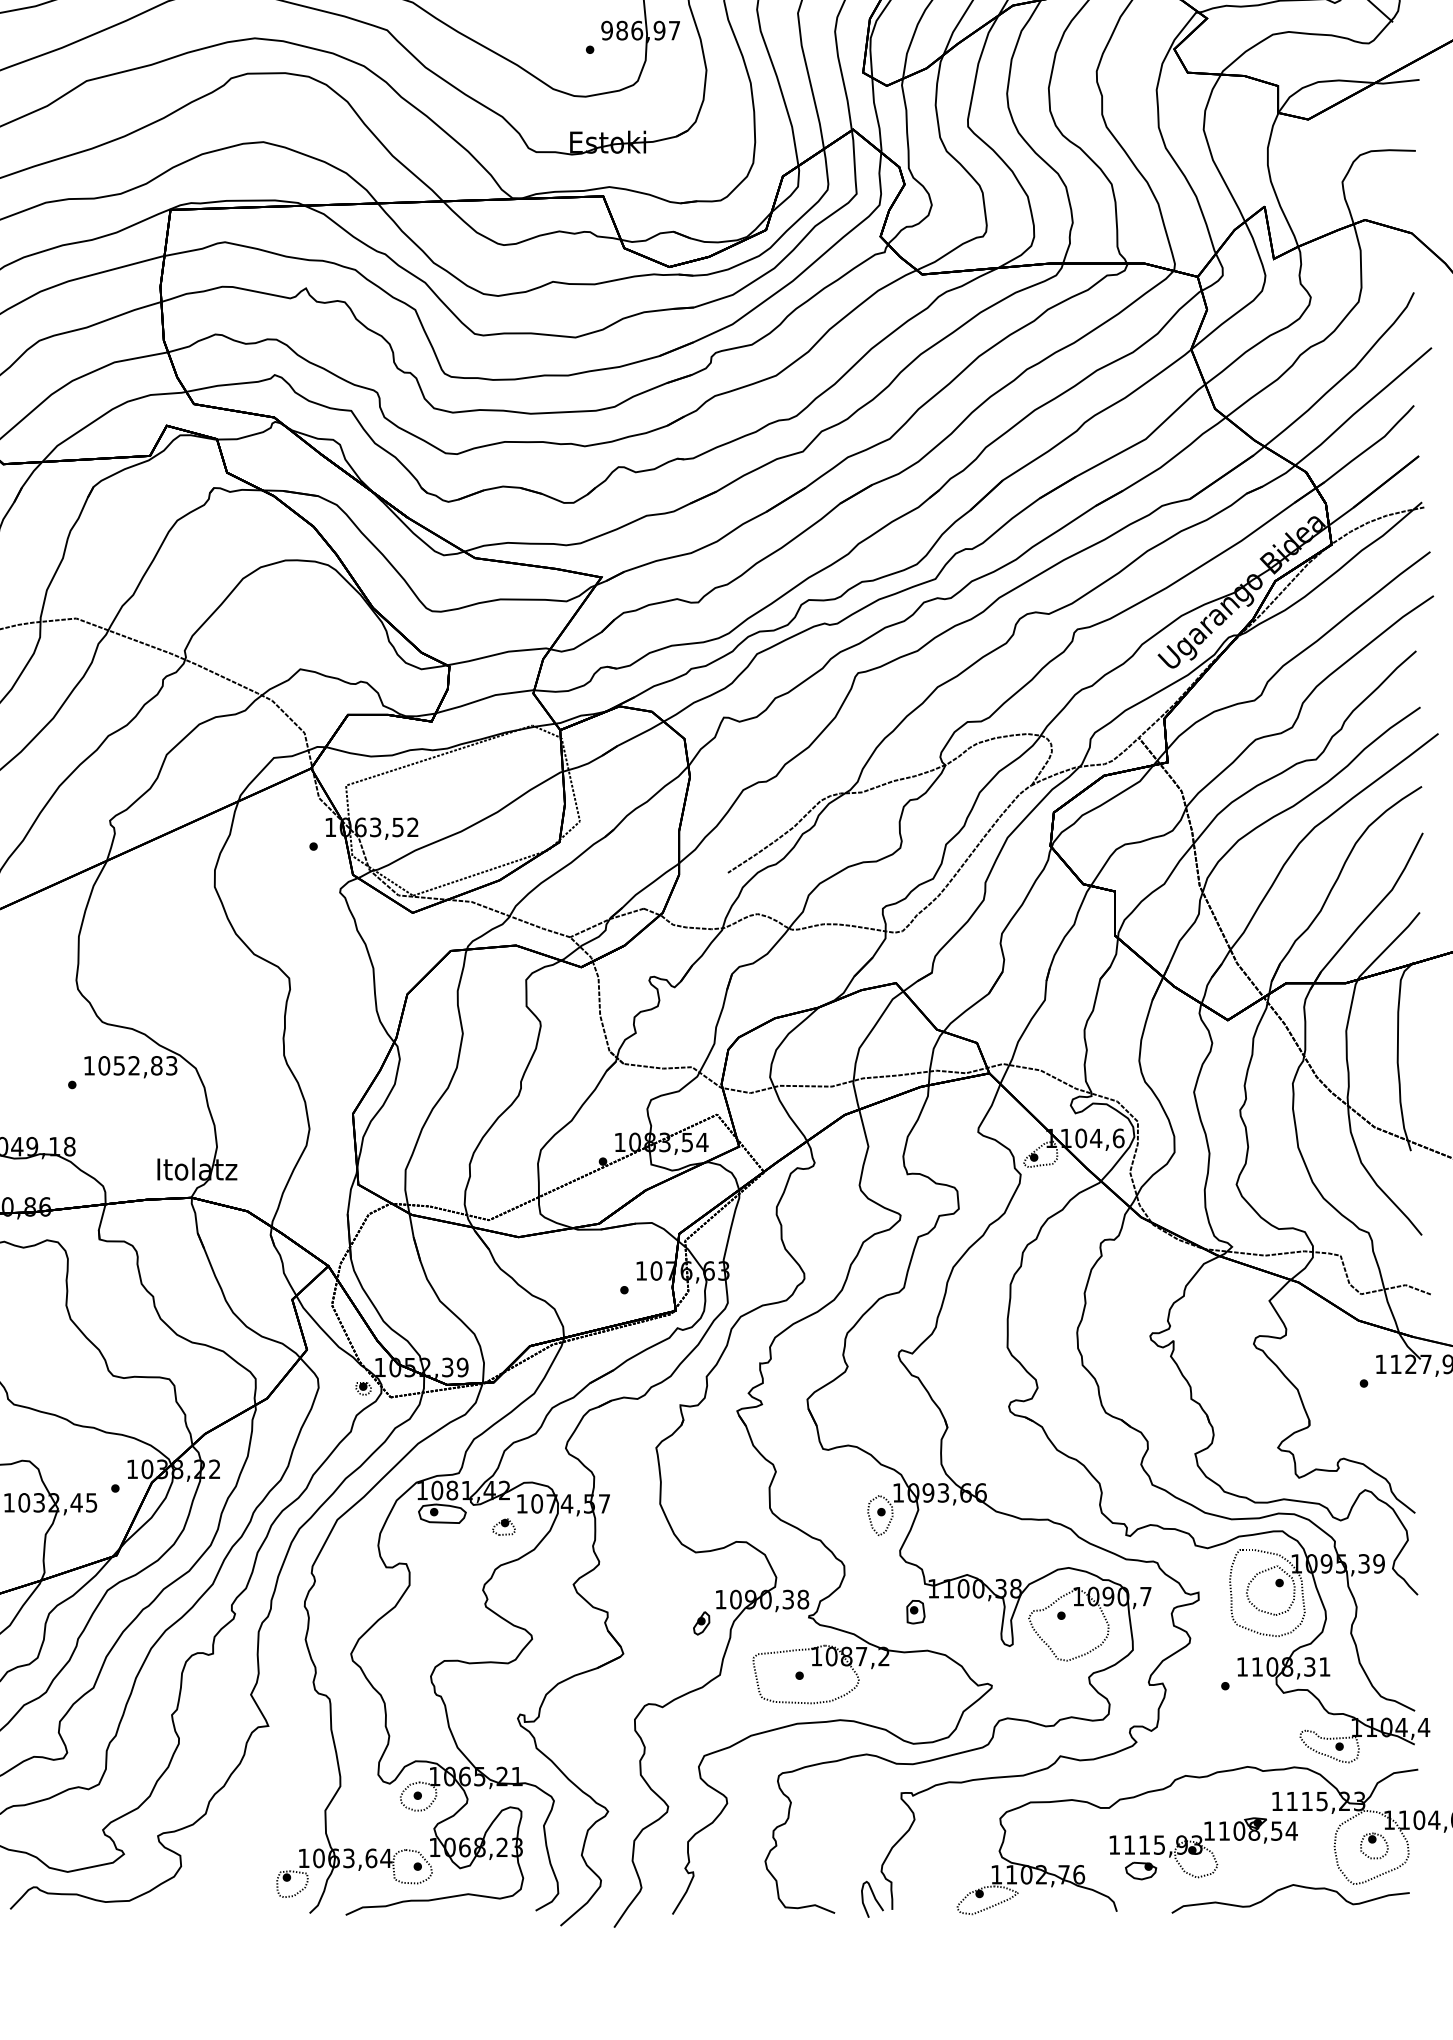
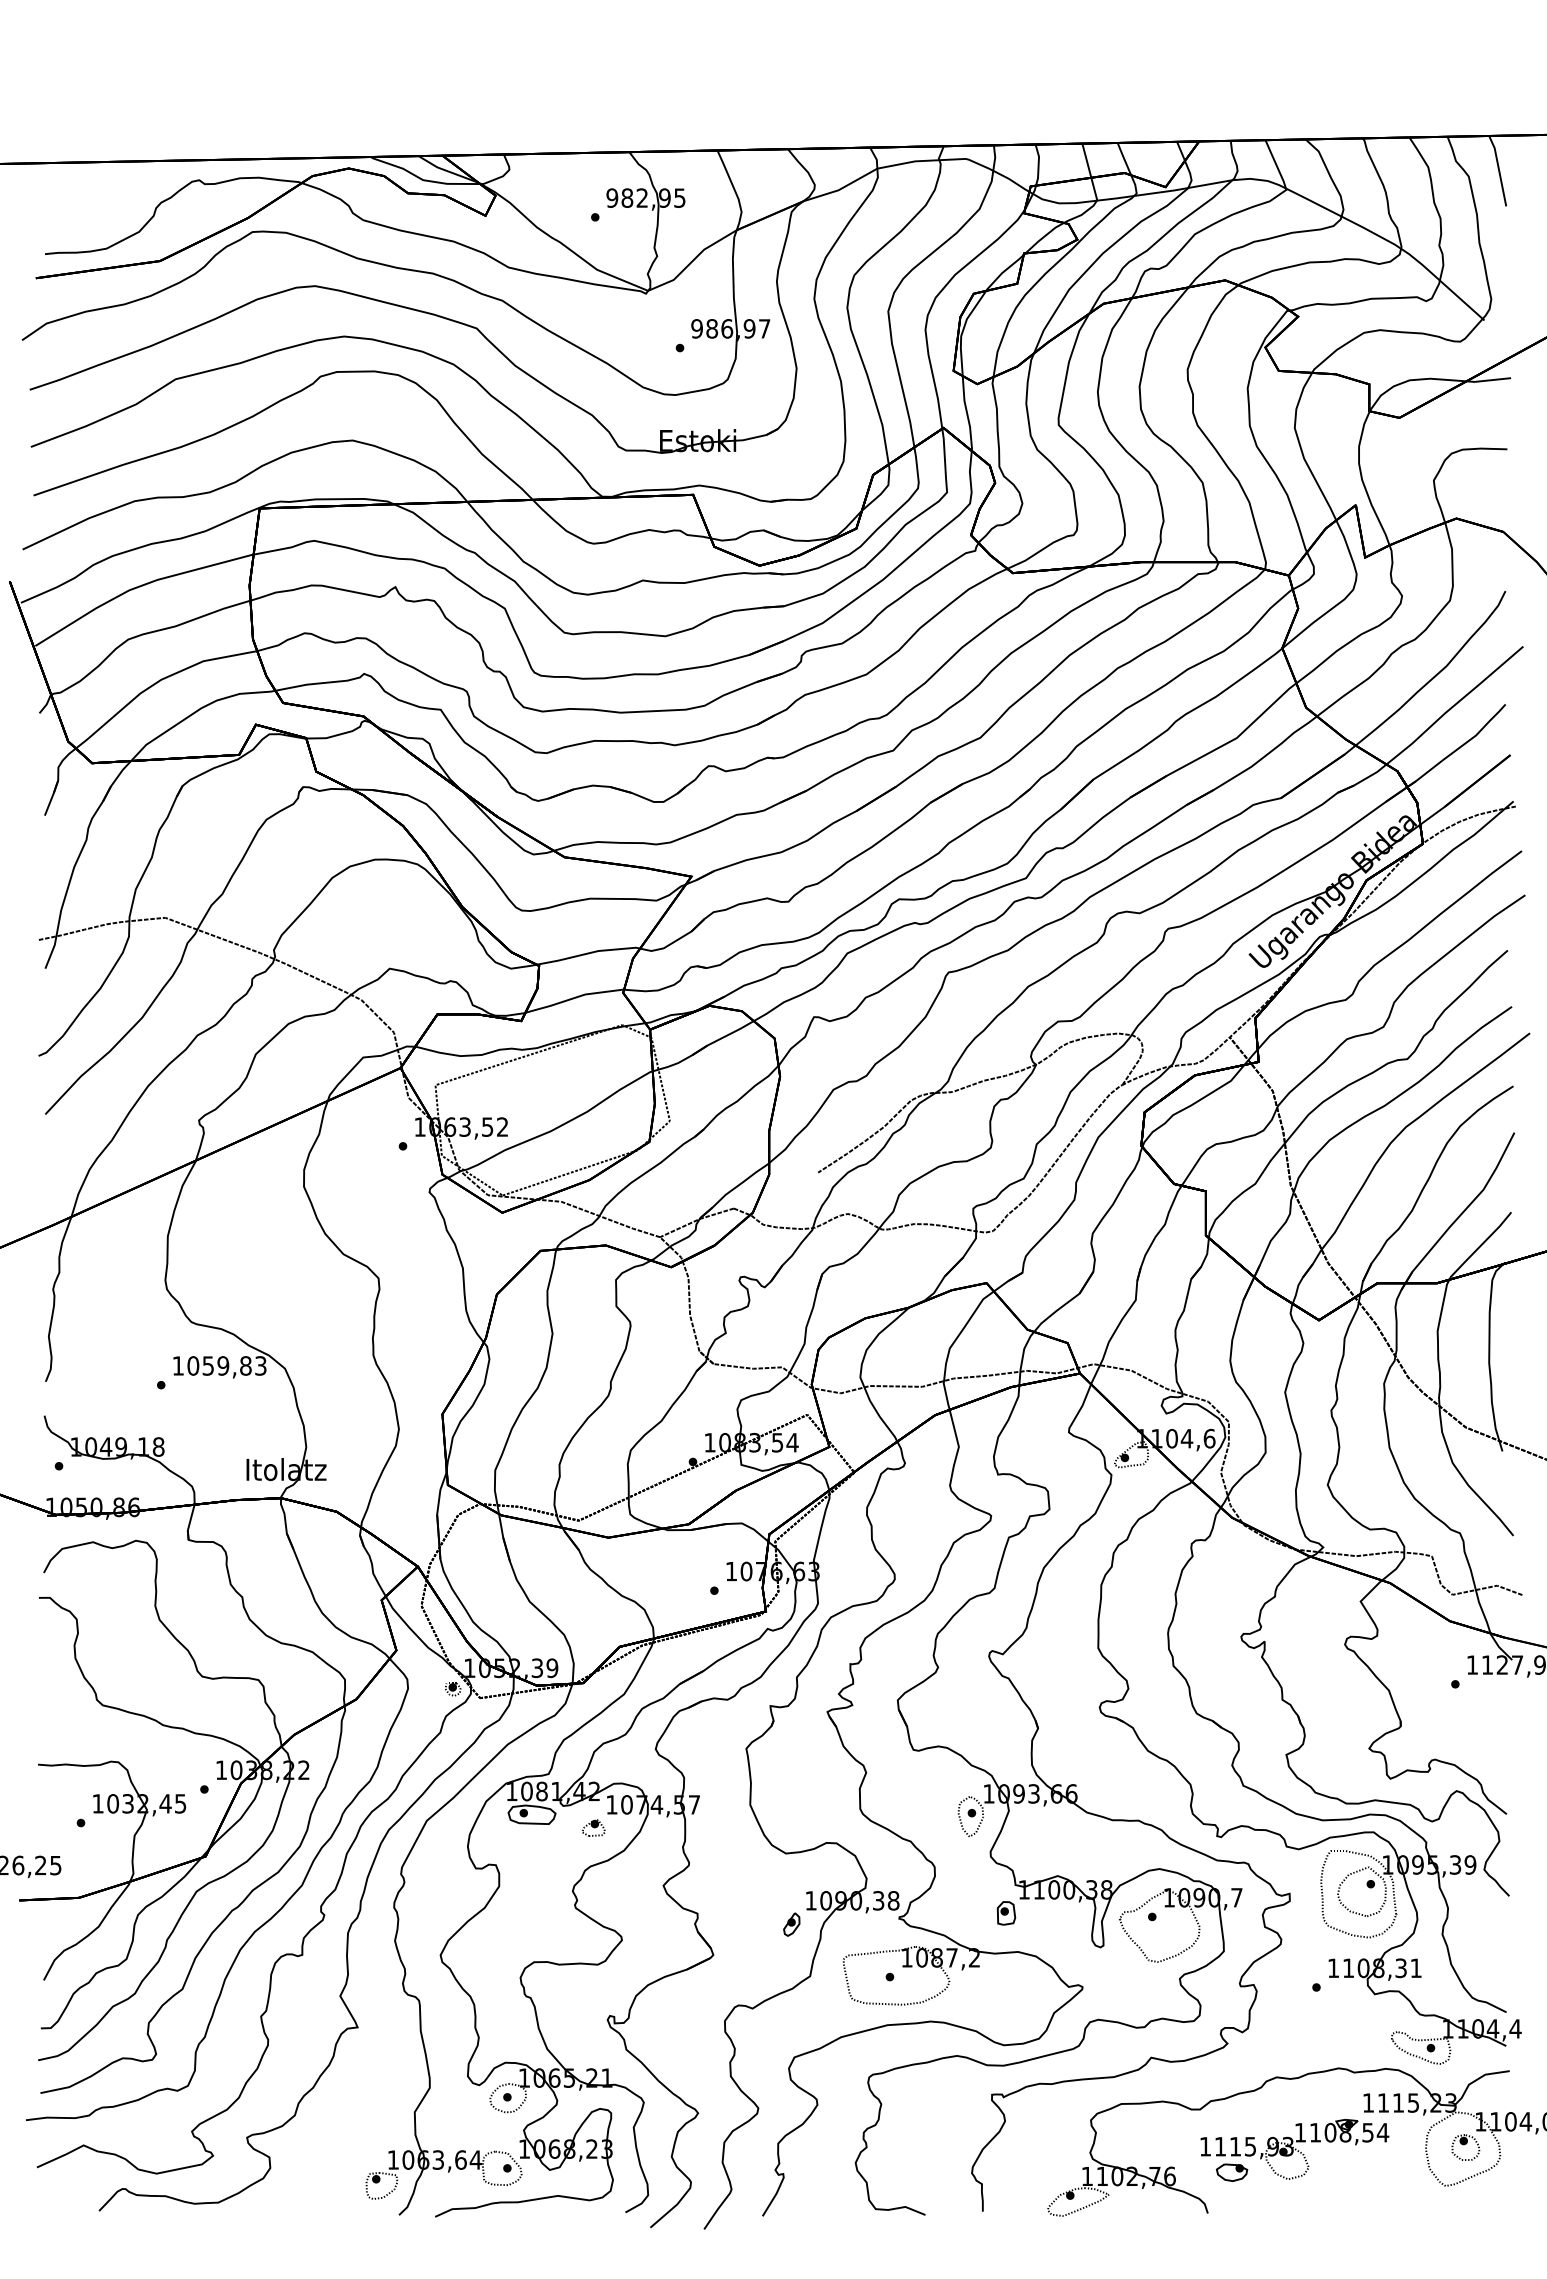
text: (134, 1065) -> (223, 1365), 1052,83 -> 1059,83
curve: (1286, 1888) -> (1377, 2190), removed
curve: (874, 1898) -> (964, 2200), removed

